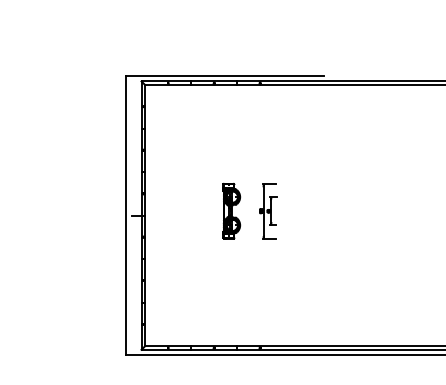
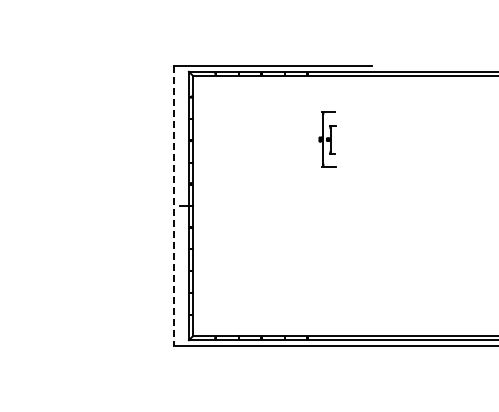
part: (231, 211) -> (278, 201), removed
part: (268, 211) -> (327, 139), moved
line: (126, 216) -> (173, 206), solid -> dashed

